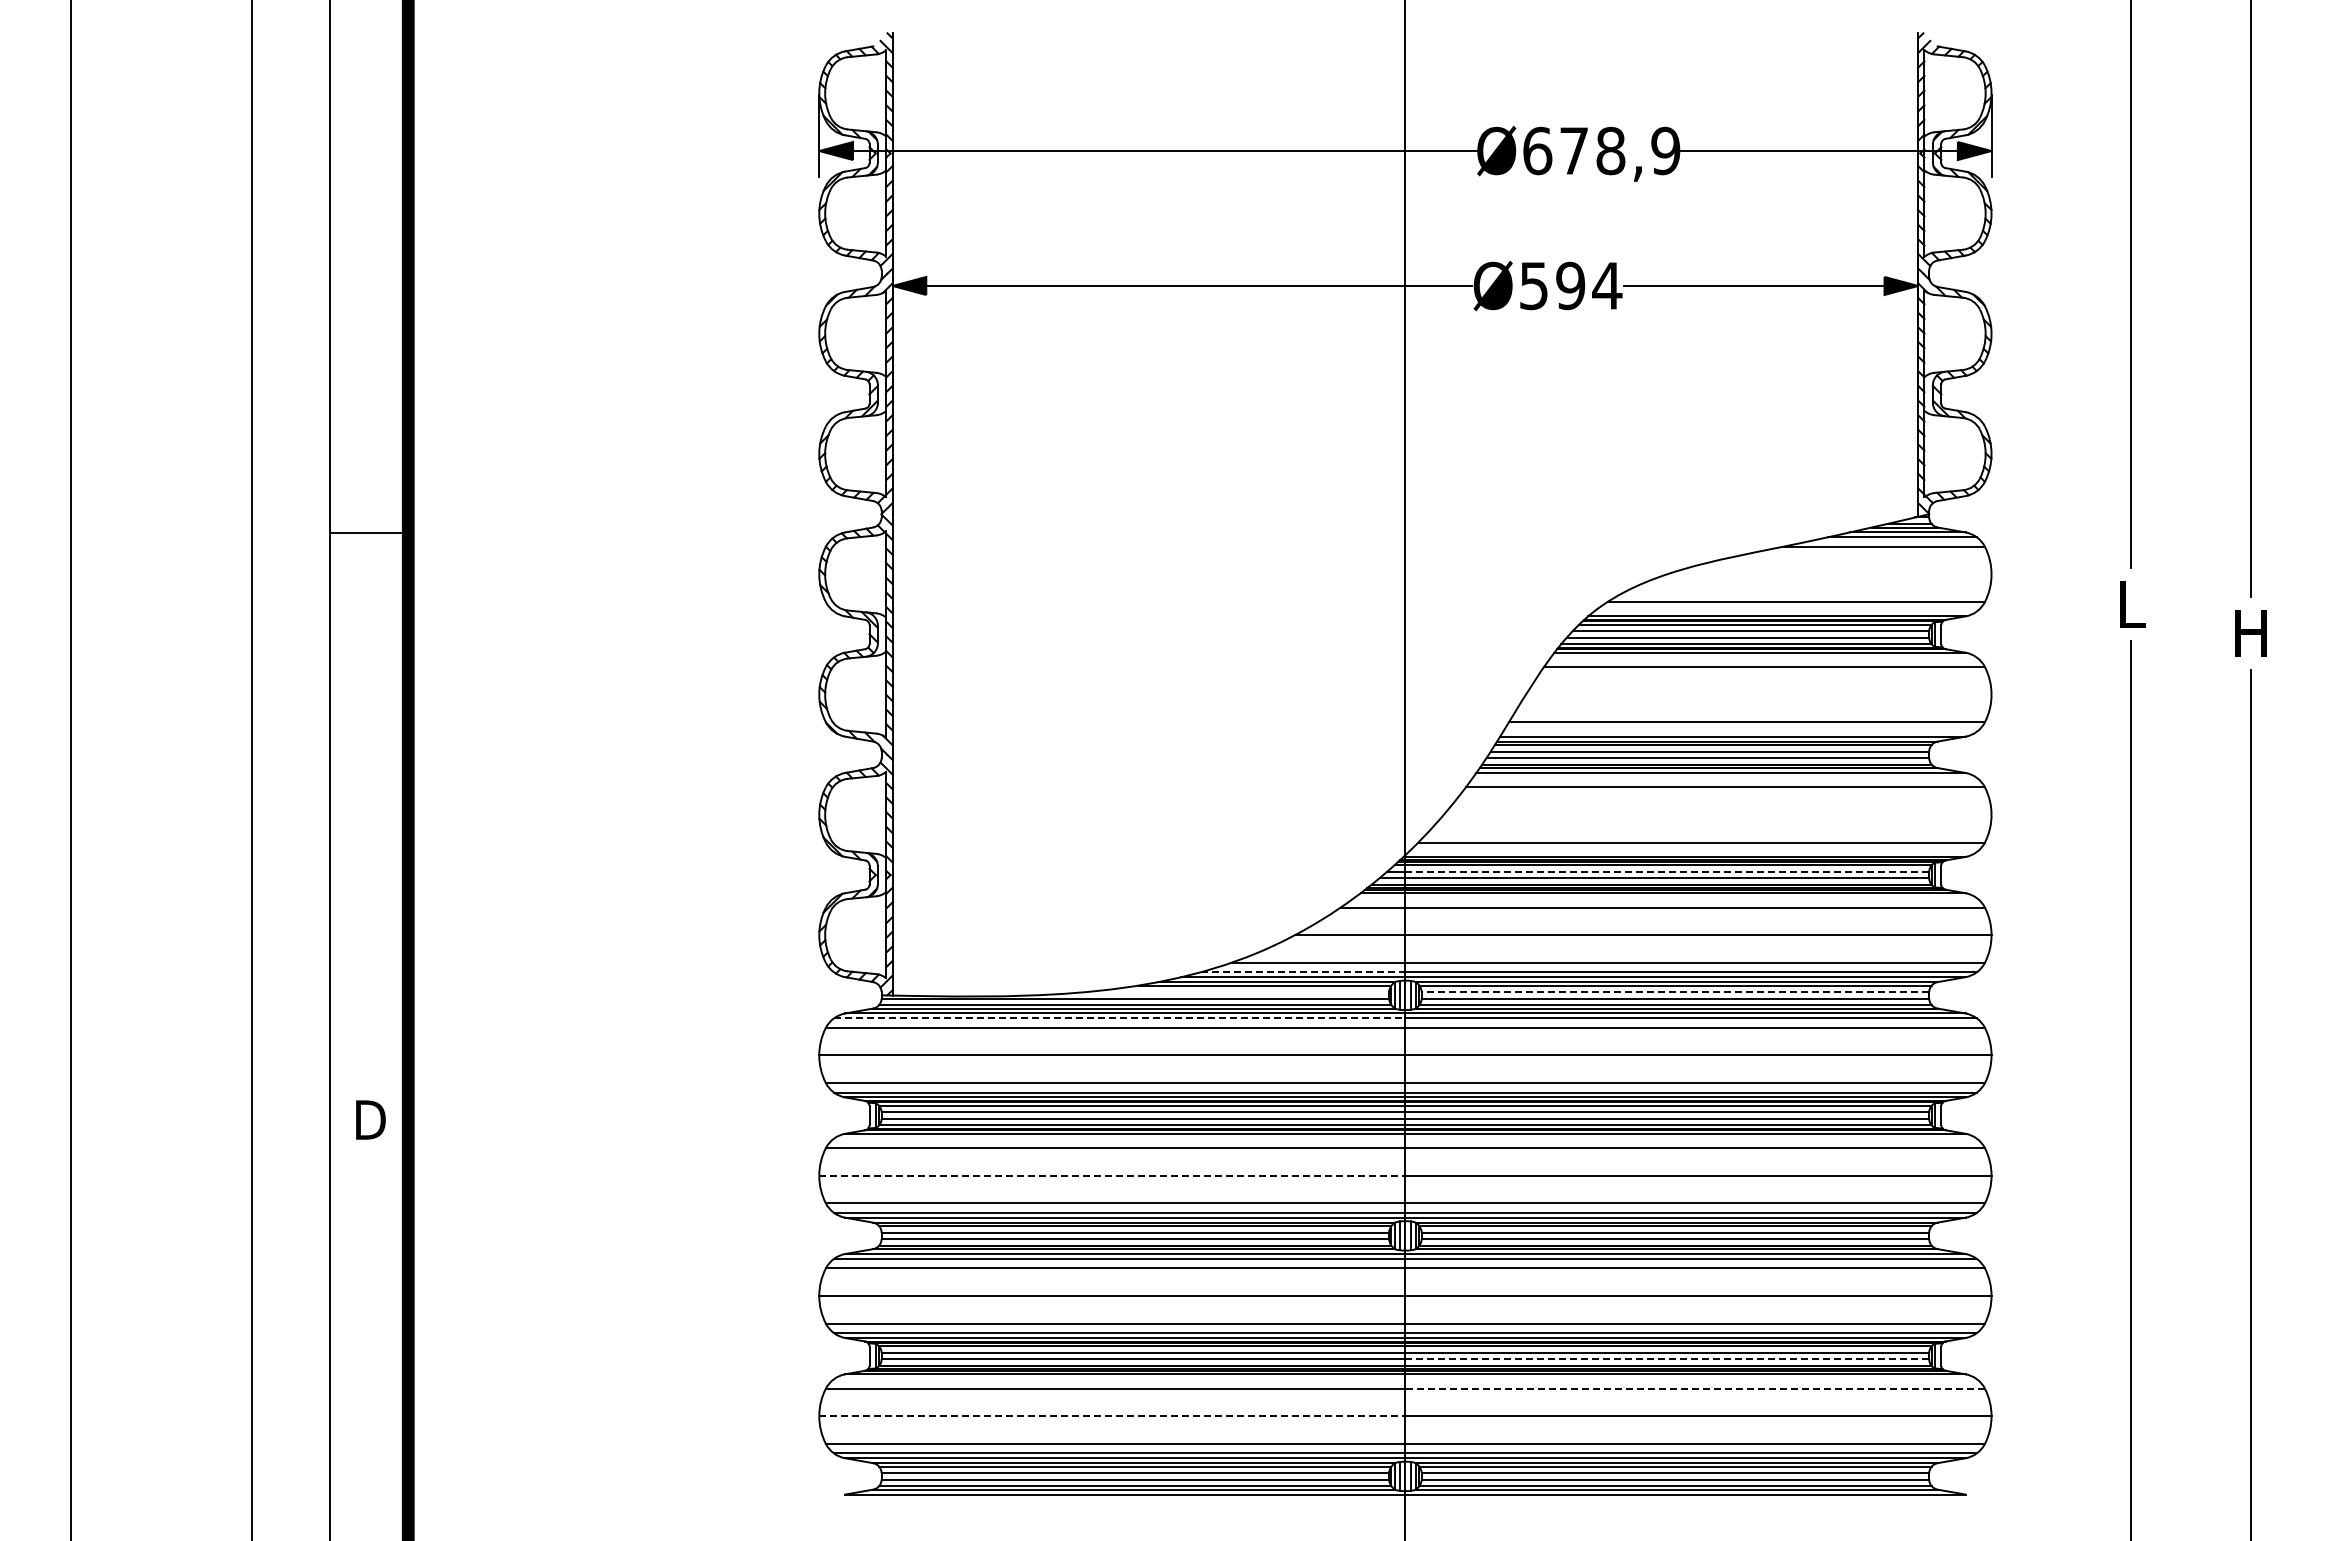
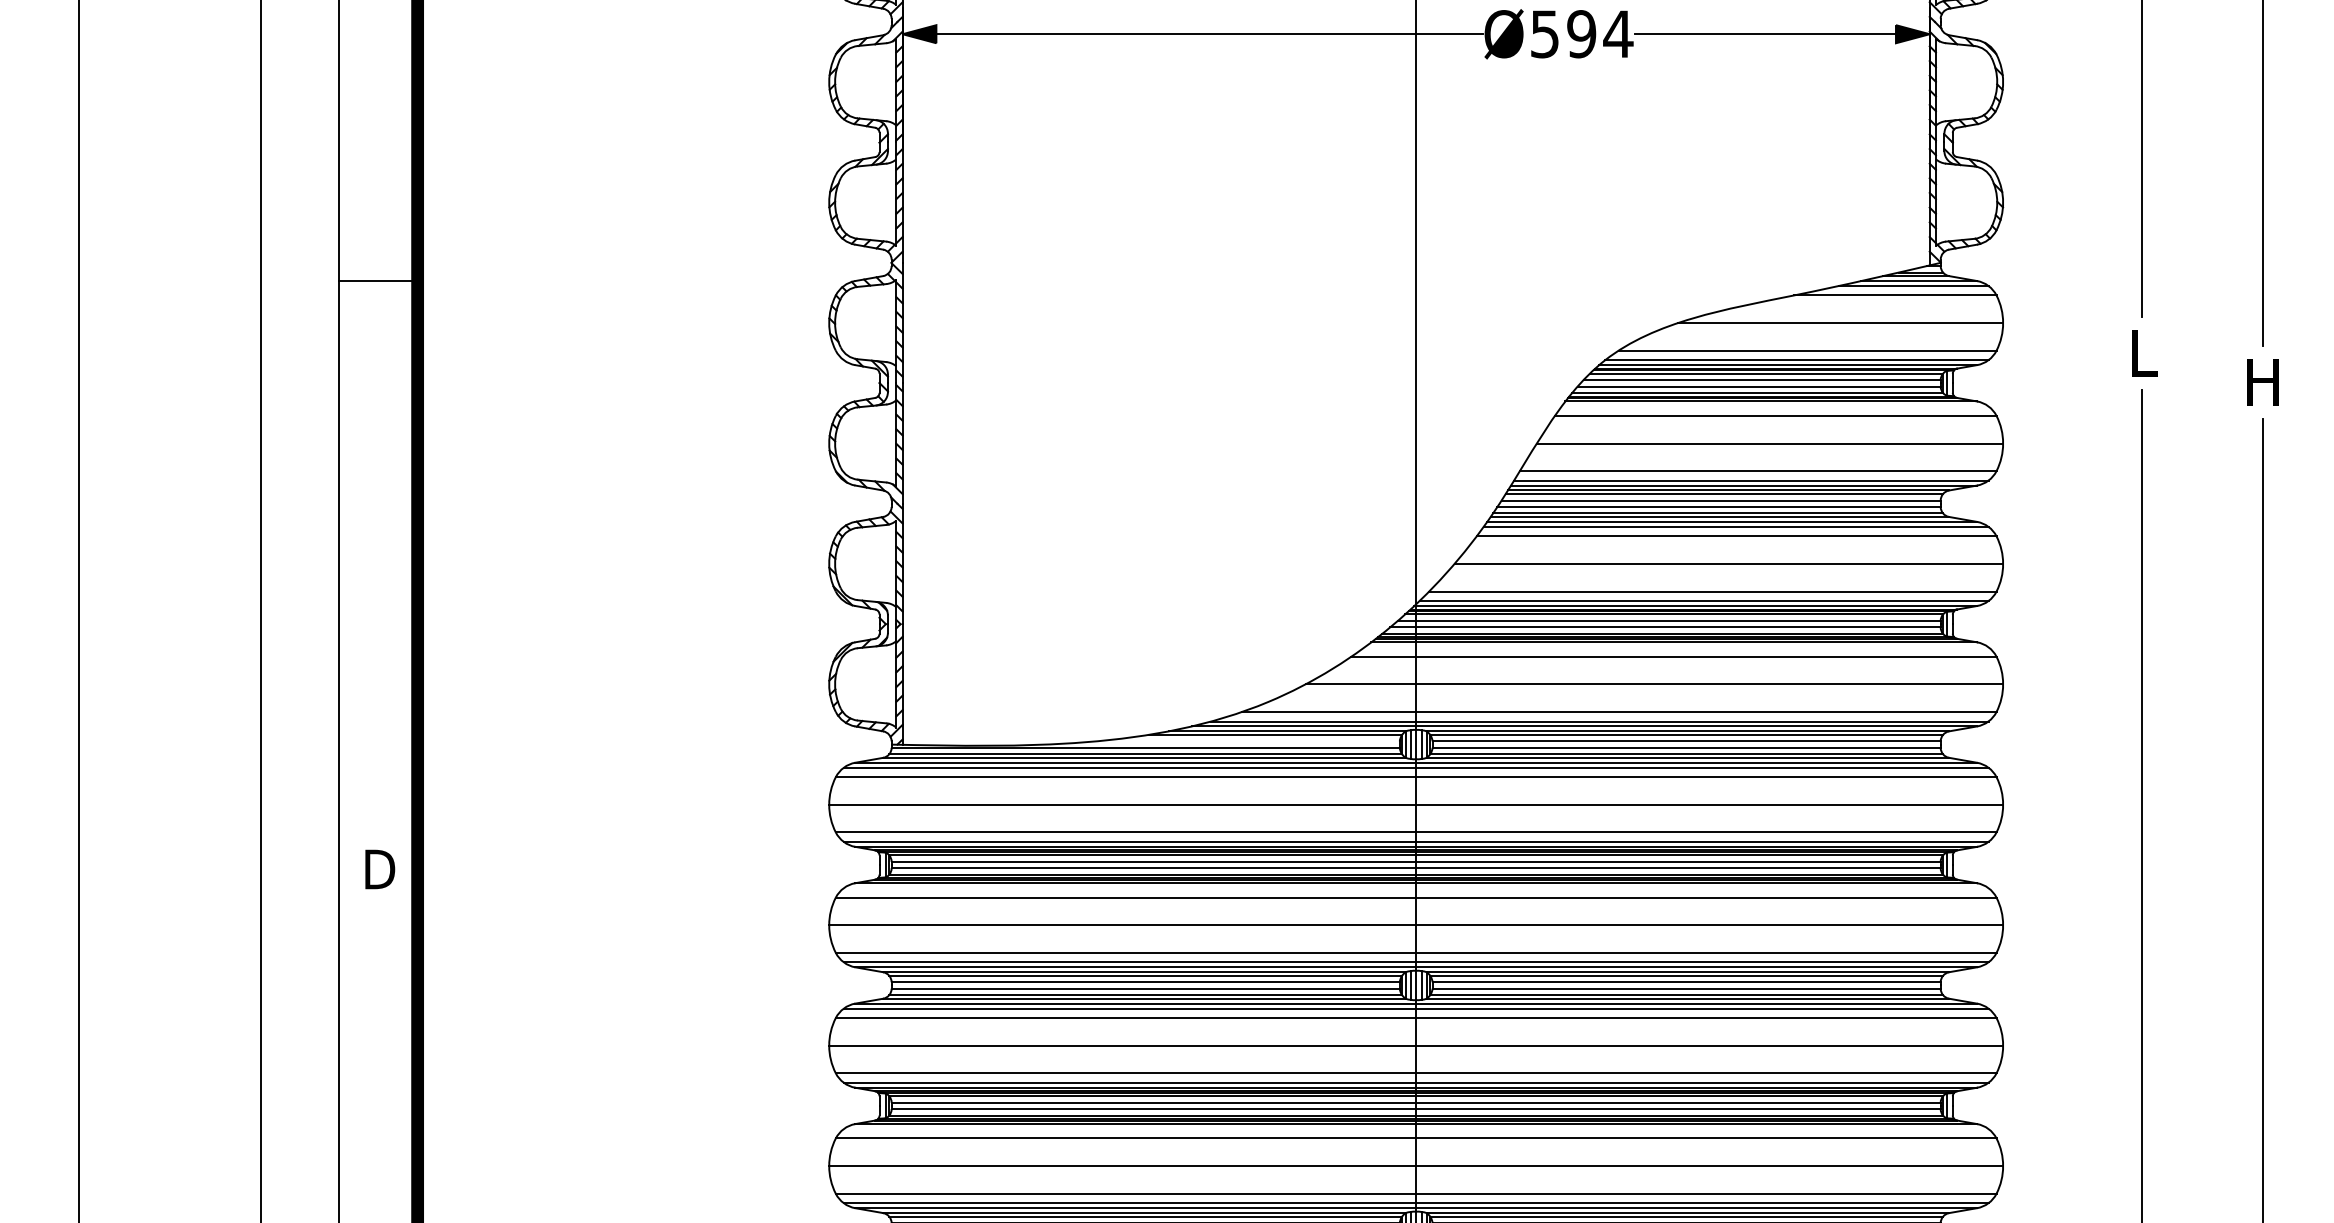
line: (1828, 574) -> (1839, 323), added
line: (1785, 611) -> (1796, 360), added
line: (1758, 694) -> (1769, 443), added
line: (1739, 731) -> (1750, 480), added
line: (1724, 777) -> (1735, 526), added
line: (1717, 814) -> (1728, 563), added
line: (1692, 852) -> (1703, 601), added
line: (1667, 871) -> (1678, 620), dashed -> solid
line: (1303, 972) -> (1314, 721), dashed -> solid
line: (1675, 992) -> (1686, 741), dashed -> solid
line: (1119, 1018) -> (1129, 767), dashed -> solid
line: (1112, 1175) -> (1122, 925), dashed -> solid
line: (1667, 1359) -> (1678, 1109), dashed -> solid
line: (1695, 1388) -> (1706, 1138), dashed -> solid
line: (1112, 1416) -> (1122, 1166), dashed -> solid

